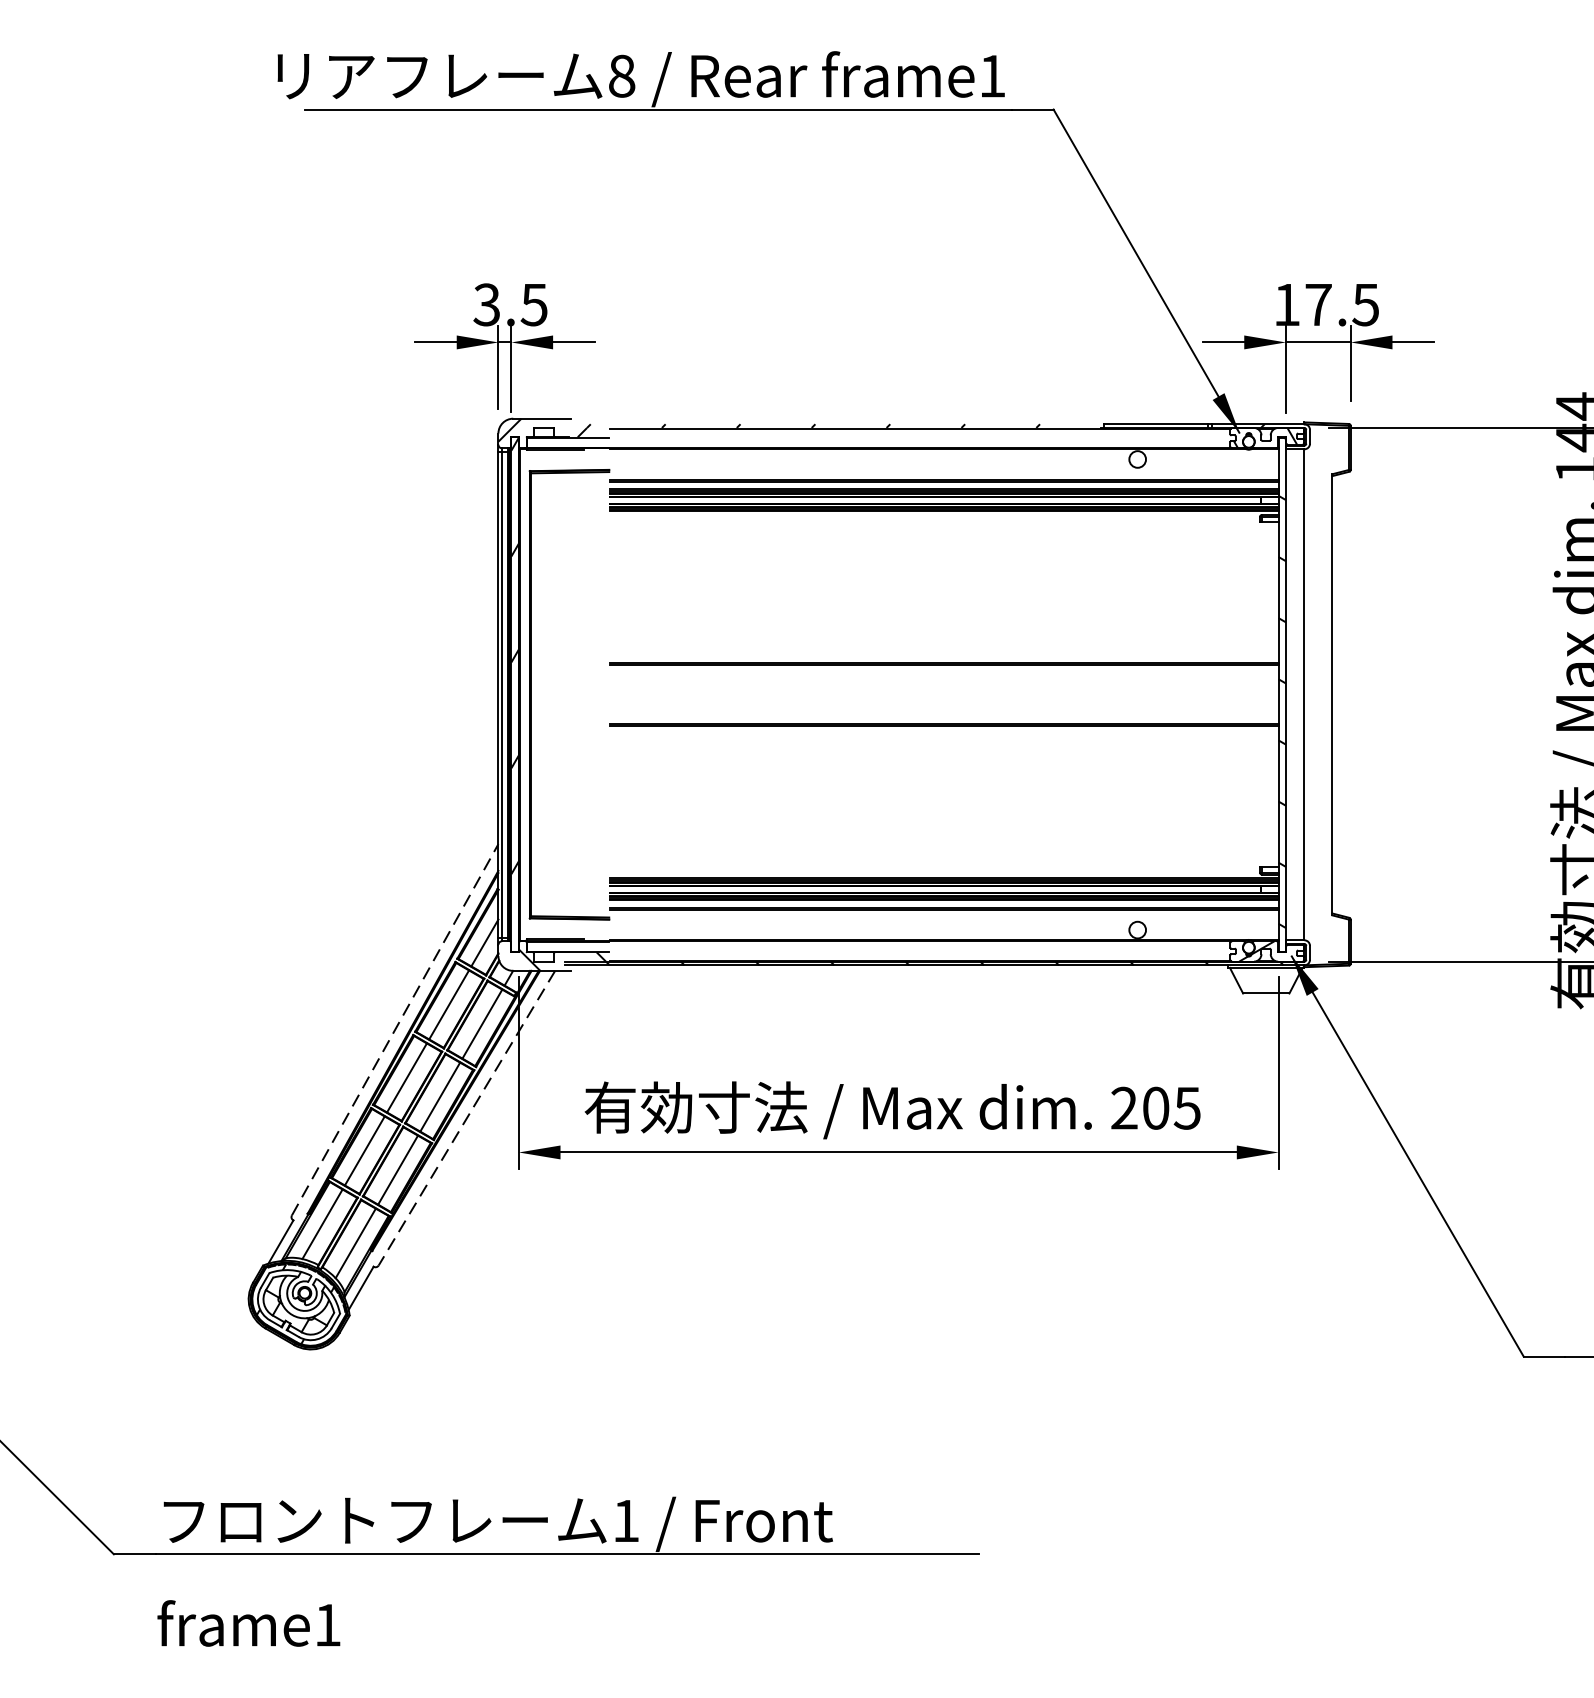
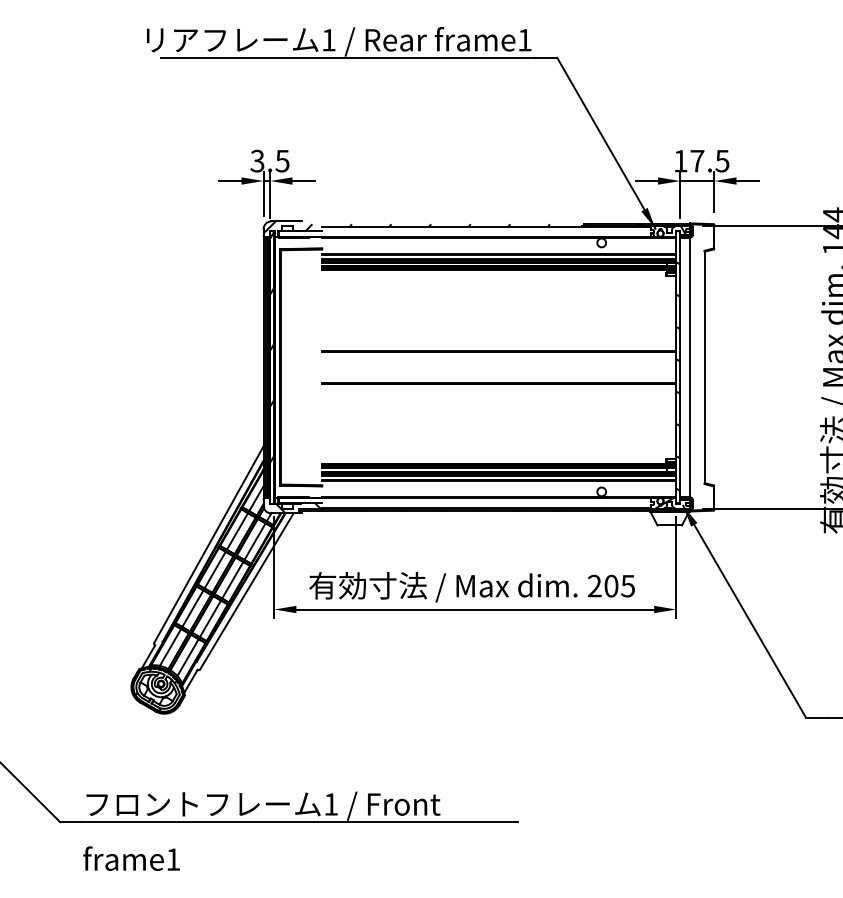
text: (621, 76) -> (328, 40), 8 -> 1
line: (396, 1029) -> (209, 544), dashed -> solid
line: (466, 1118) -> (246, 591), dashed -> solid

